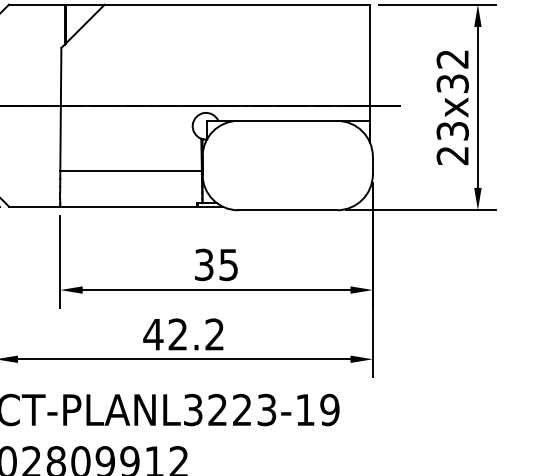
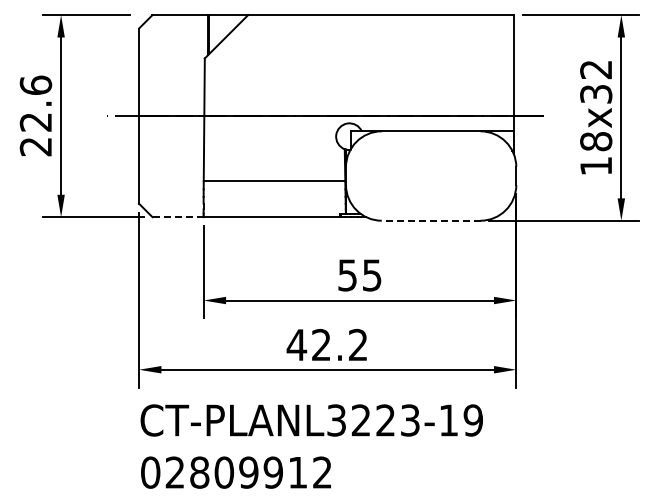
text: (453, 143) -> (596, 153), 23x32 -> 18x32
line: (35, 207) -> (178, 217), solid -> dashed
line: (287, 210) -> (430, 220), solid -> dashed
text: (204, 264) -> (347, 274), 35 -> 55

